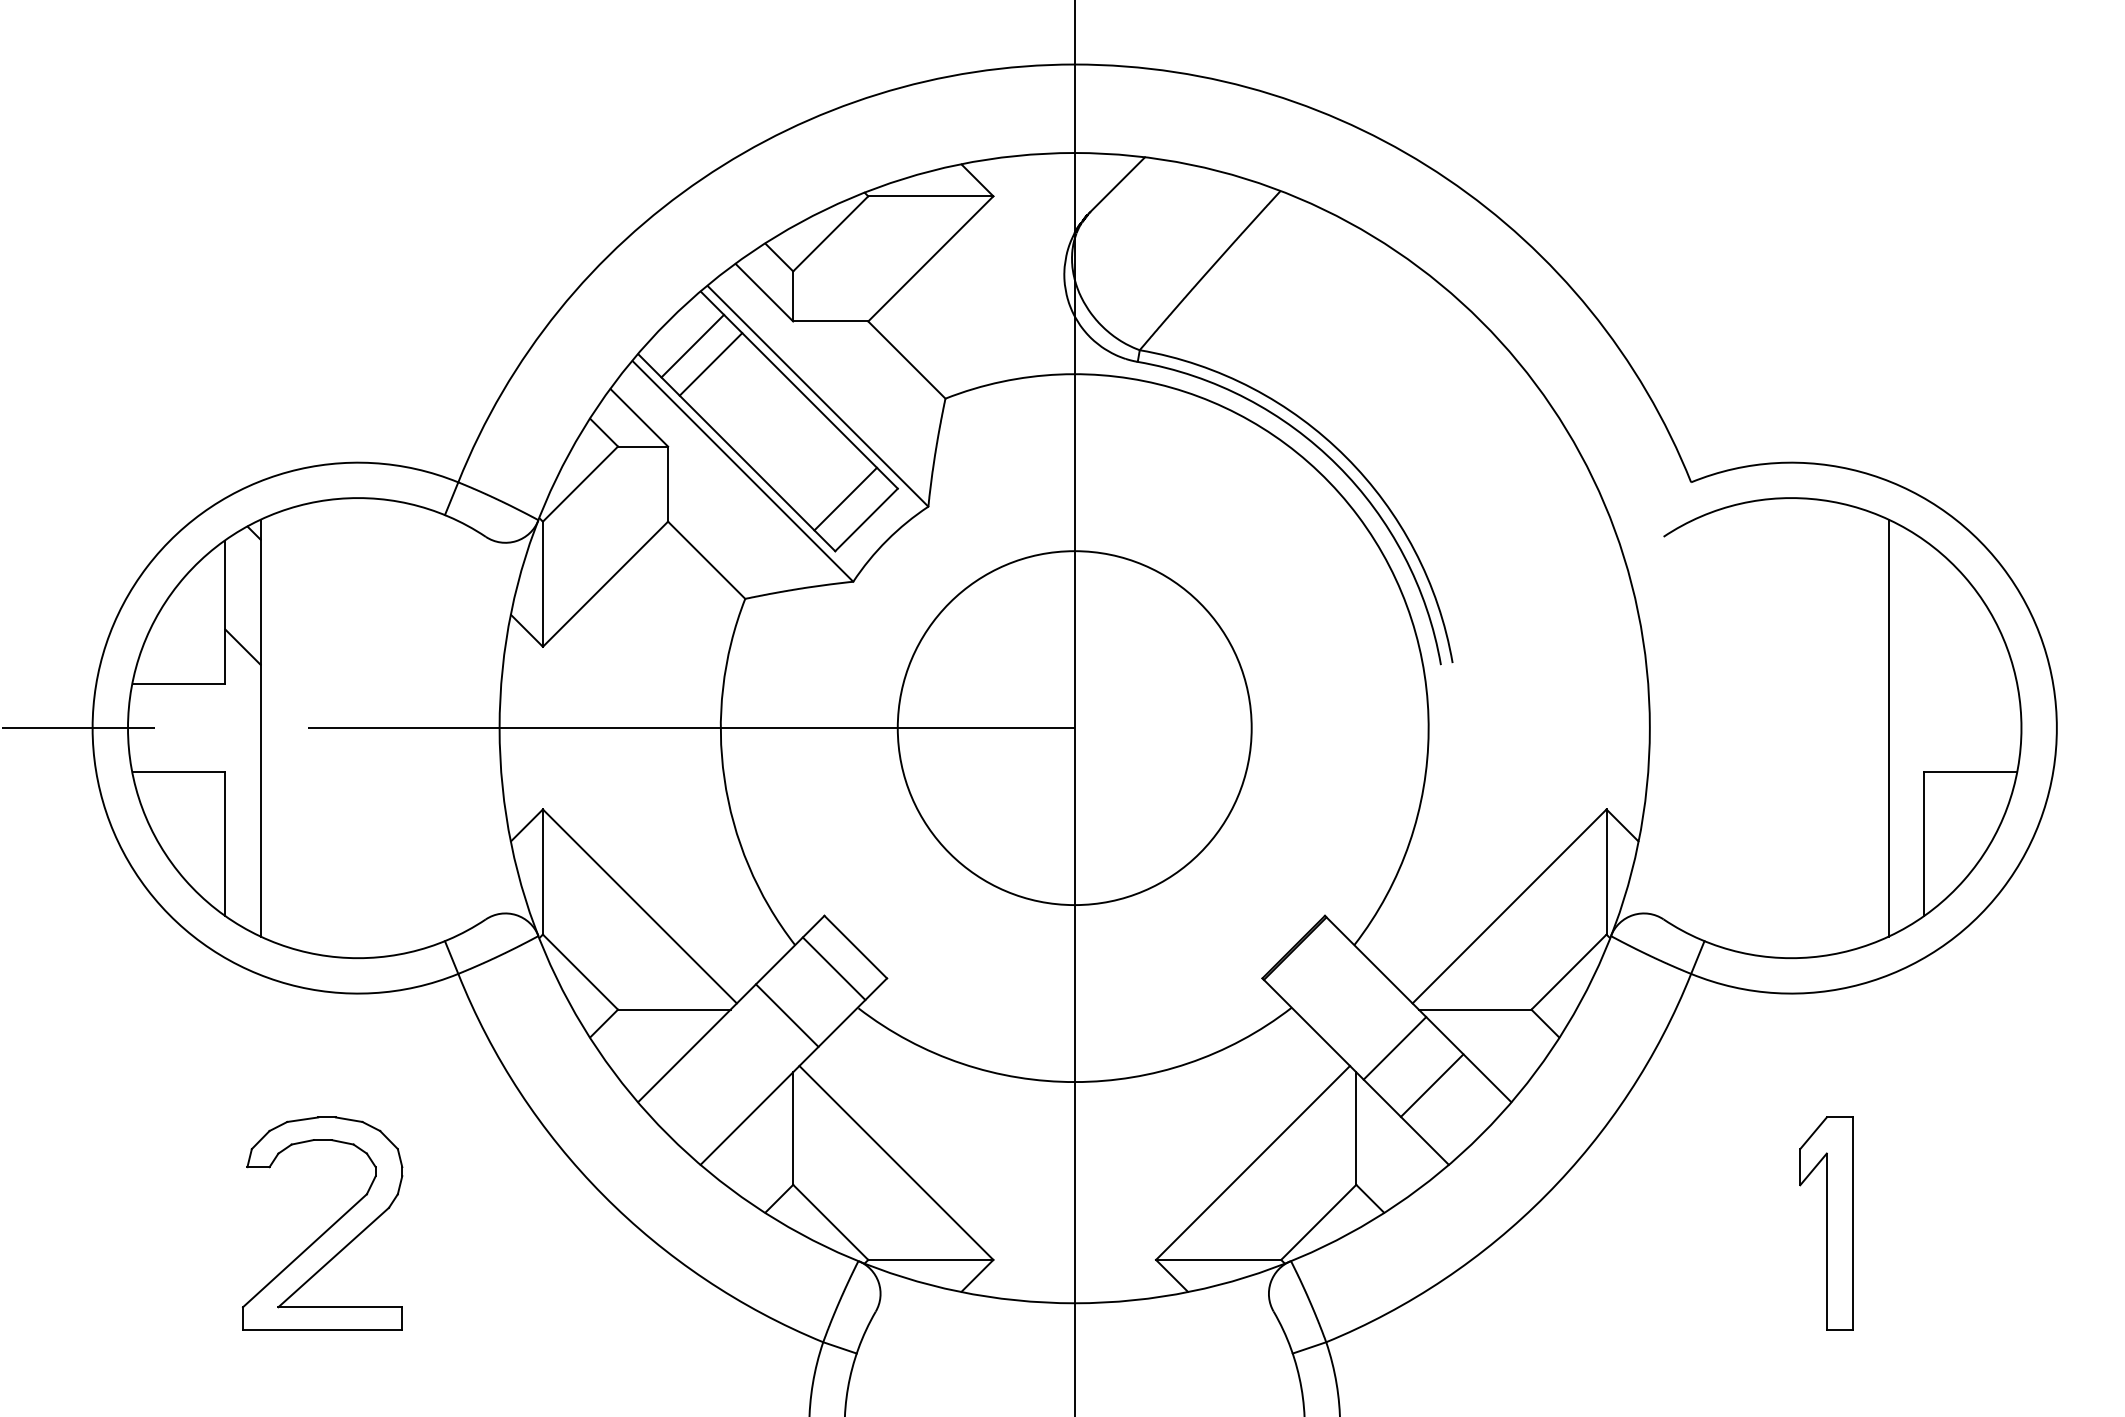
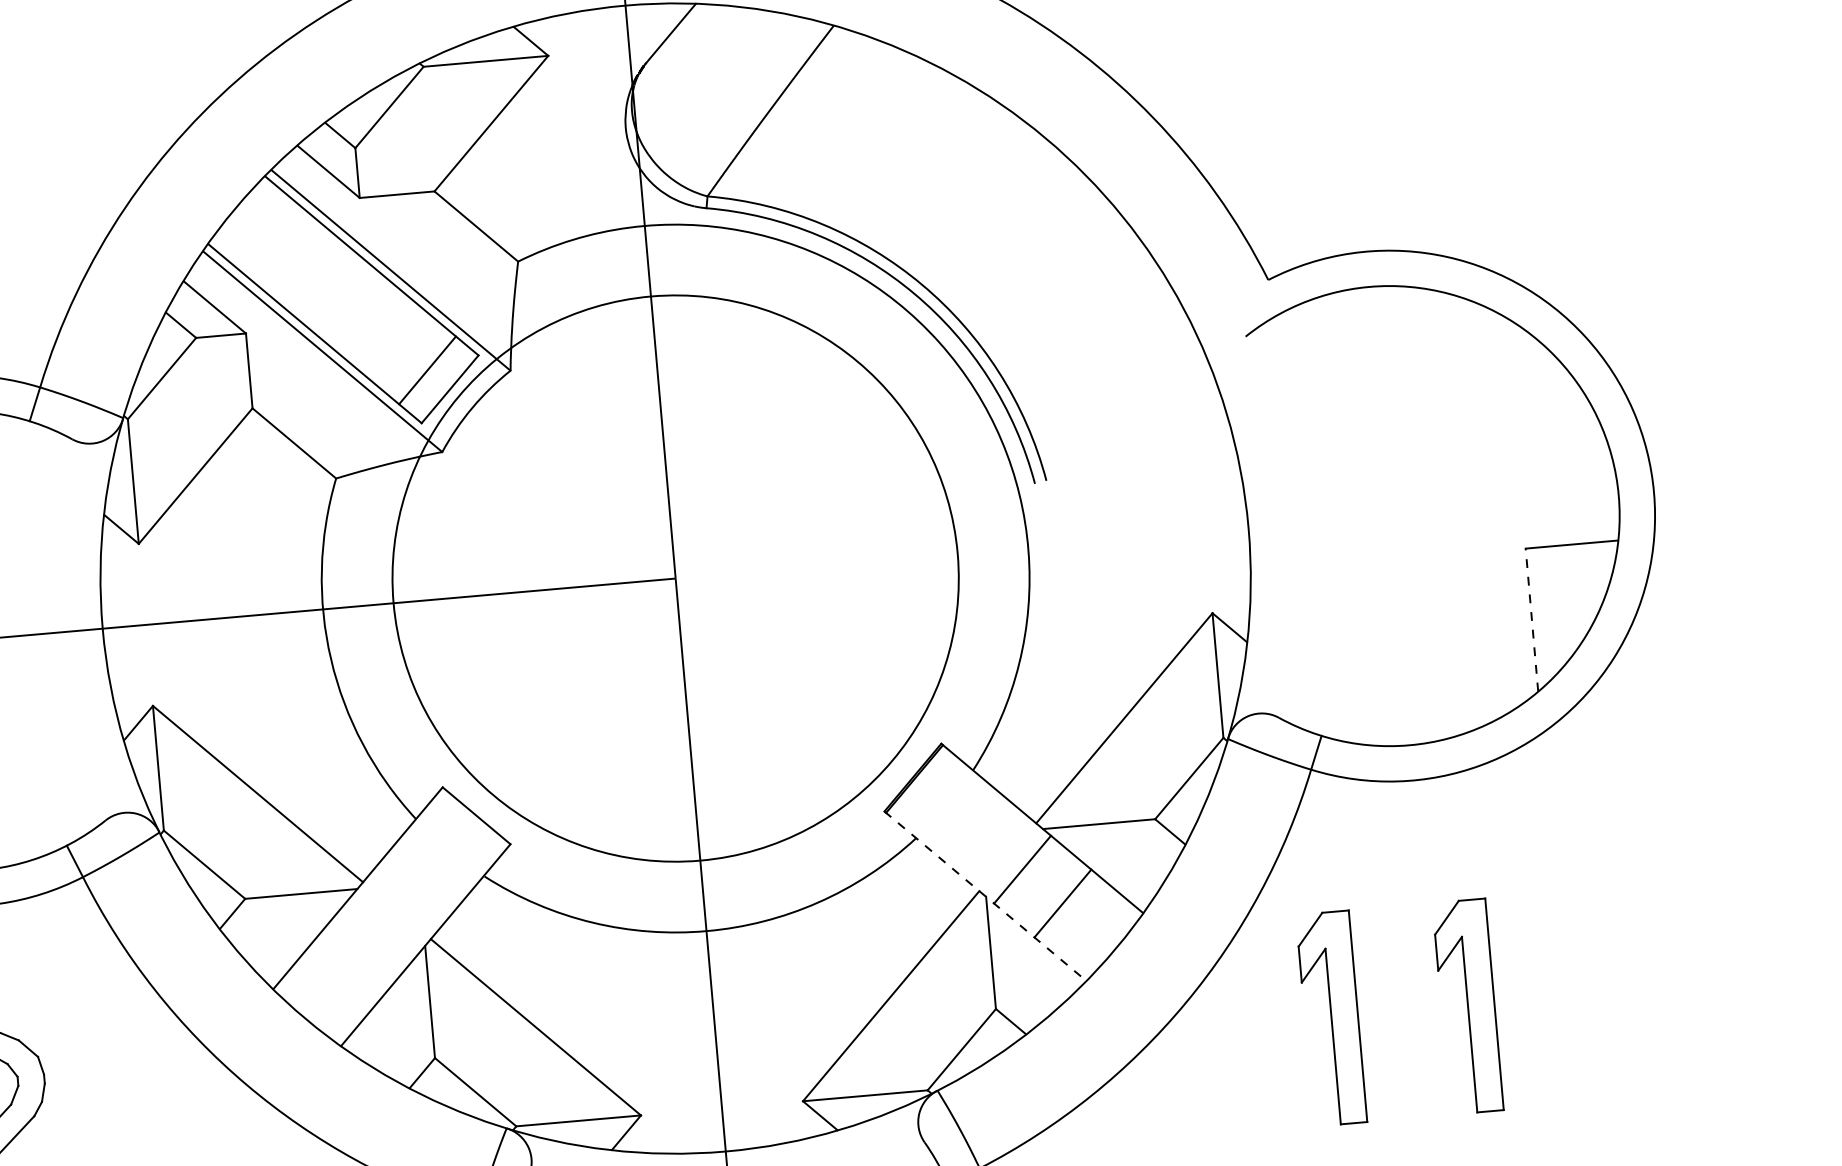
line: (692, 345) -> (261, 230), removed
line: (710, 364) -> (281, 248), removed
line: (1888, 727) -> (1486, 507), removed
circle: (1074, 728) -> (675, 578), size x1.6
line: (1924, 844) -> (1532, 620), solid -> dashed
line: (833, 968) -> (456, 839), removed
line: (786, 1015) -> (413, 889), removed
line: (1355, 1071) -> (985, 896), solid -> dashed
part: (1689, 1223) -> (1331, 1018), added

